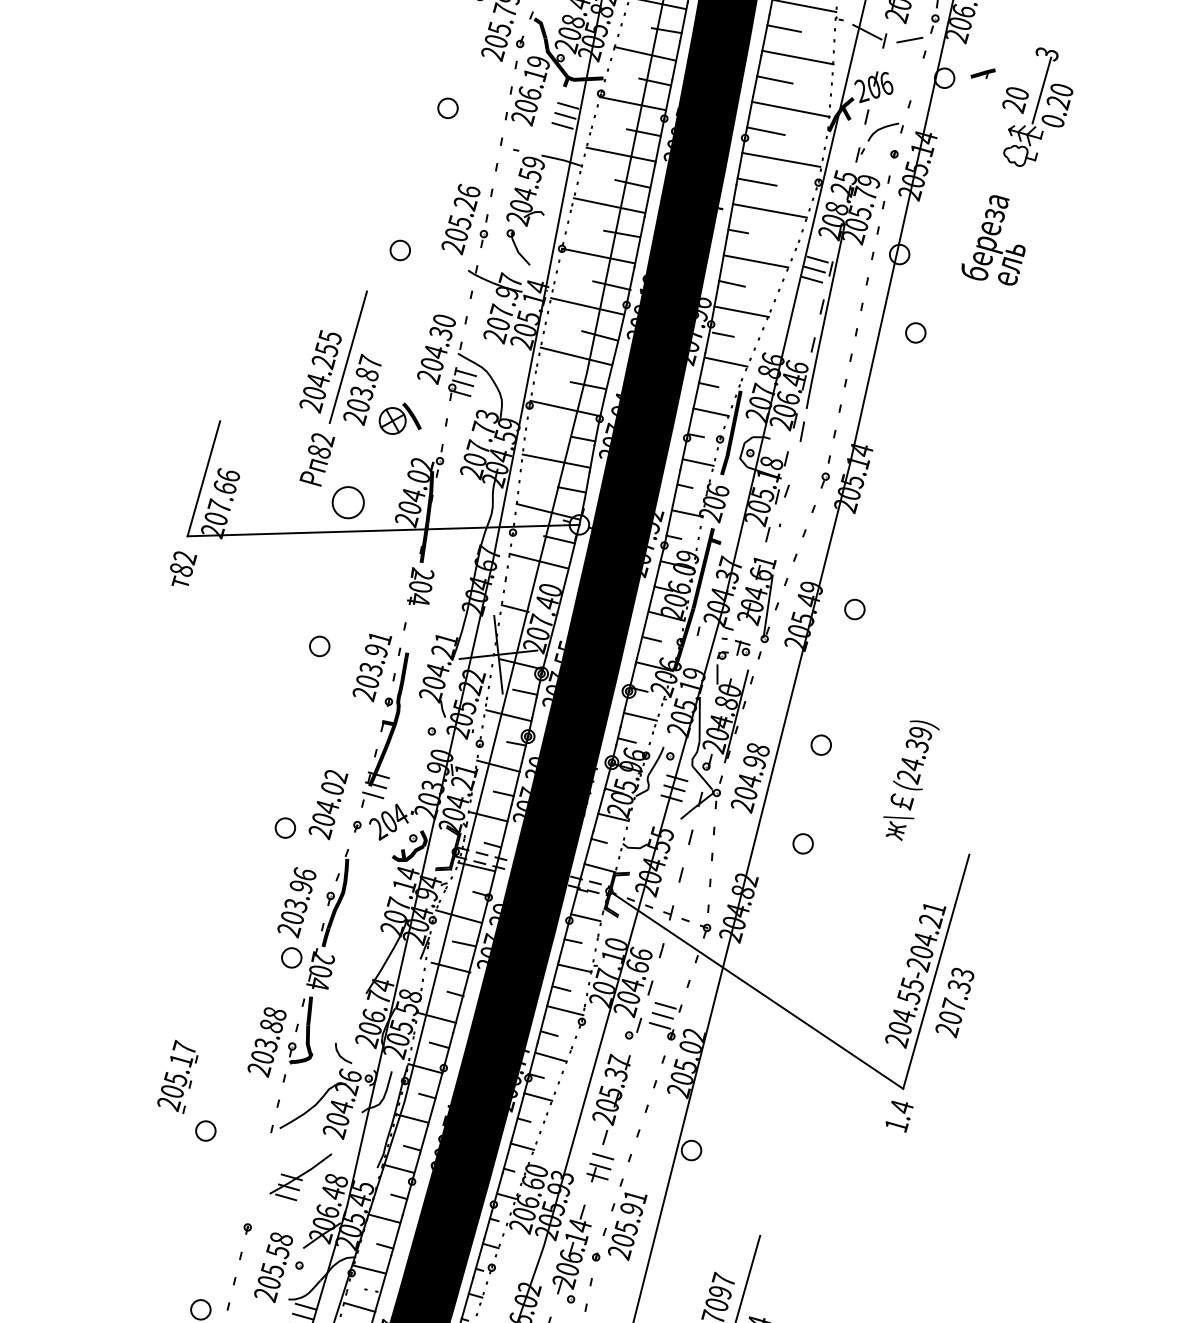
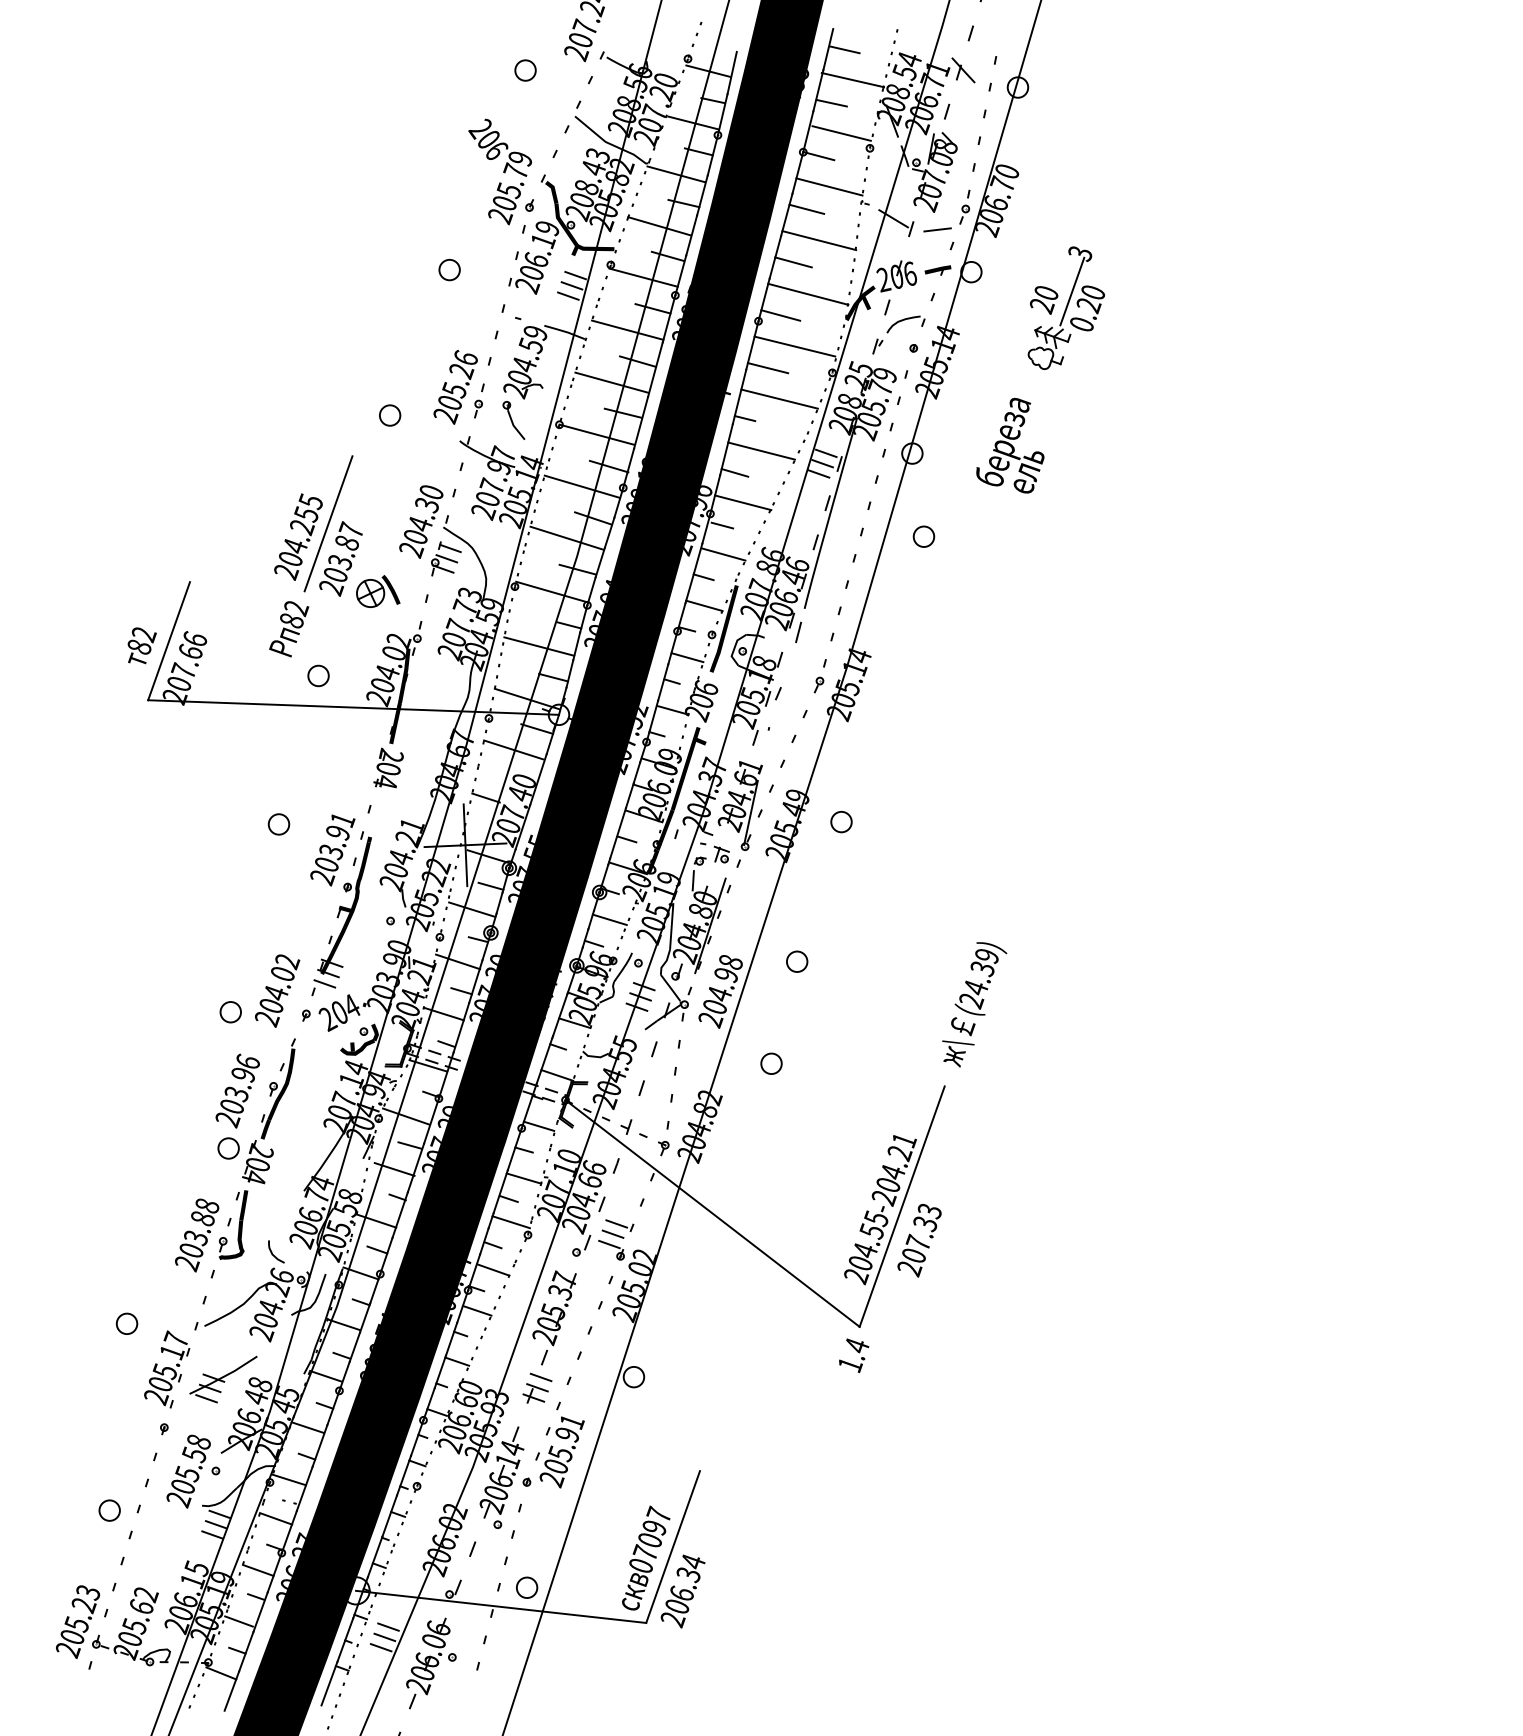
part: (982, 74) -> (937, 270), moved
circle: (348, 502) -> (318, 675), size x0.62
text: (183, 568) -> (141, 645), moved
text: (911, 780) -> (974, 1004), moved
part: (177, 1077) -> (167, 1369), moved

